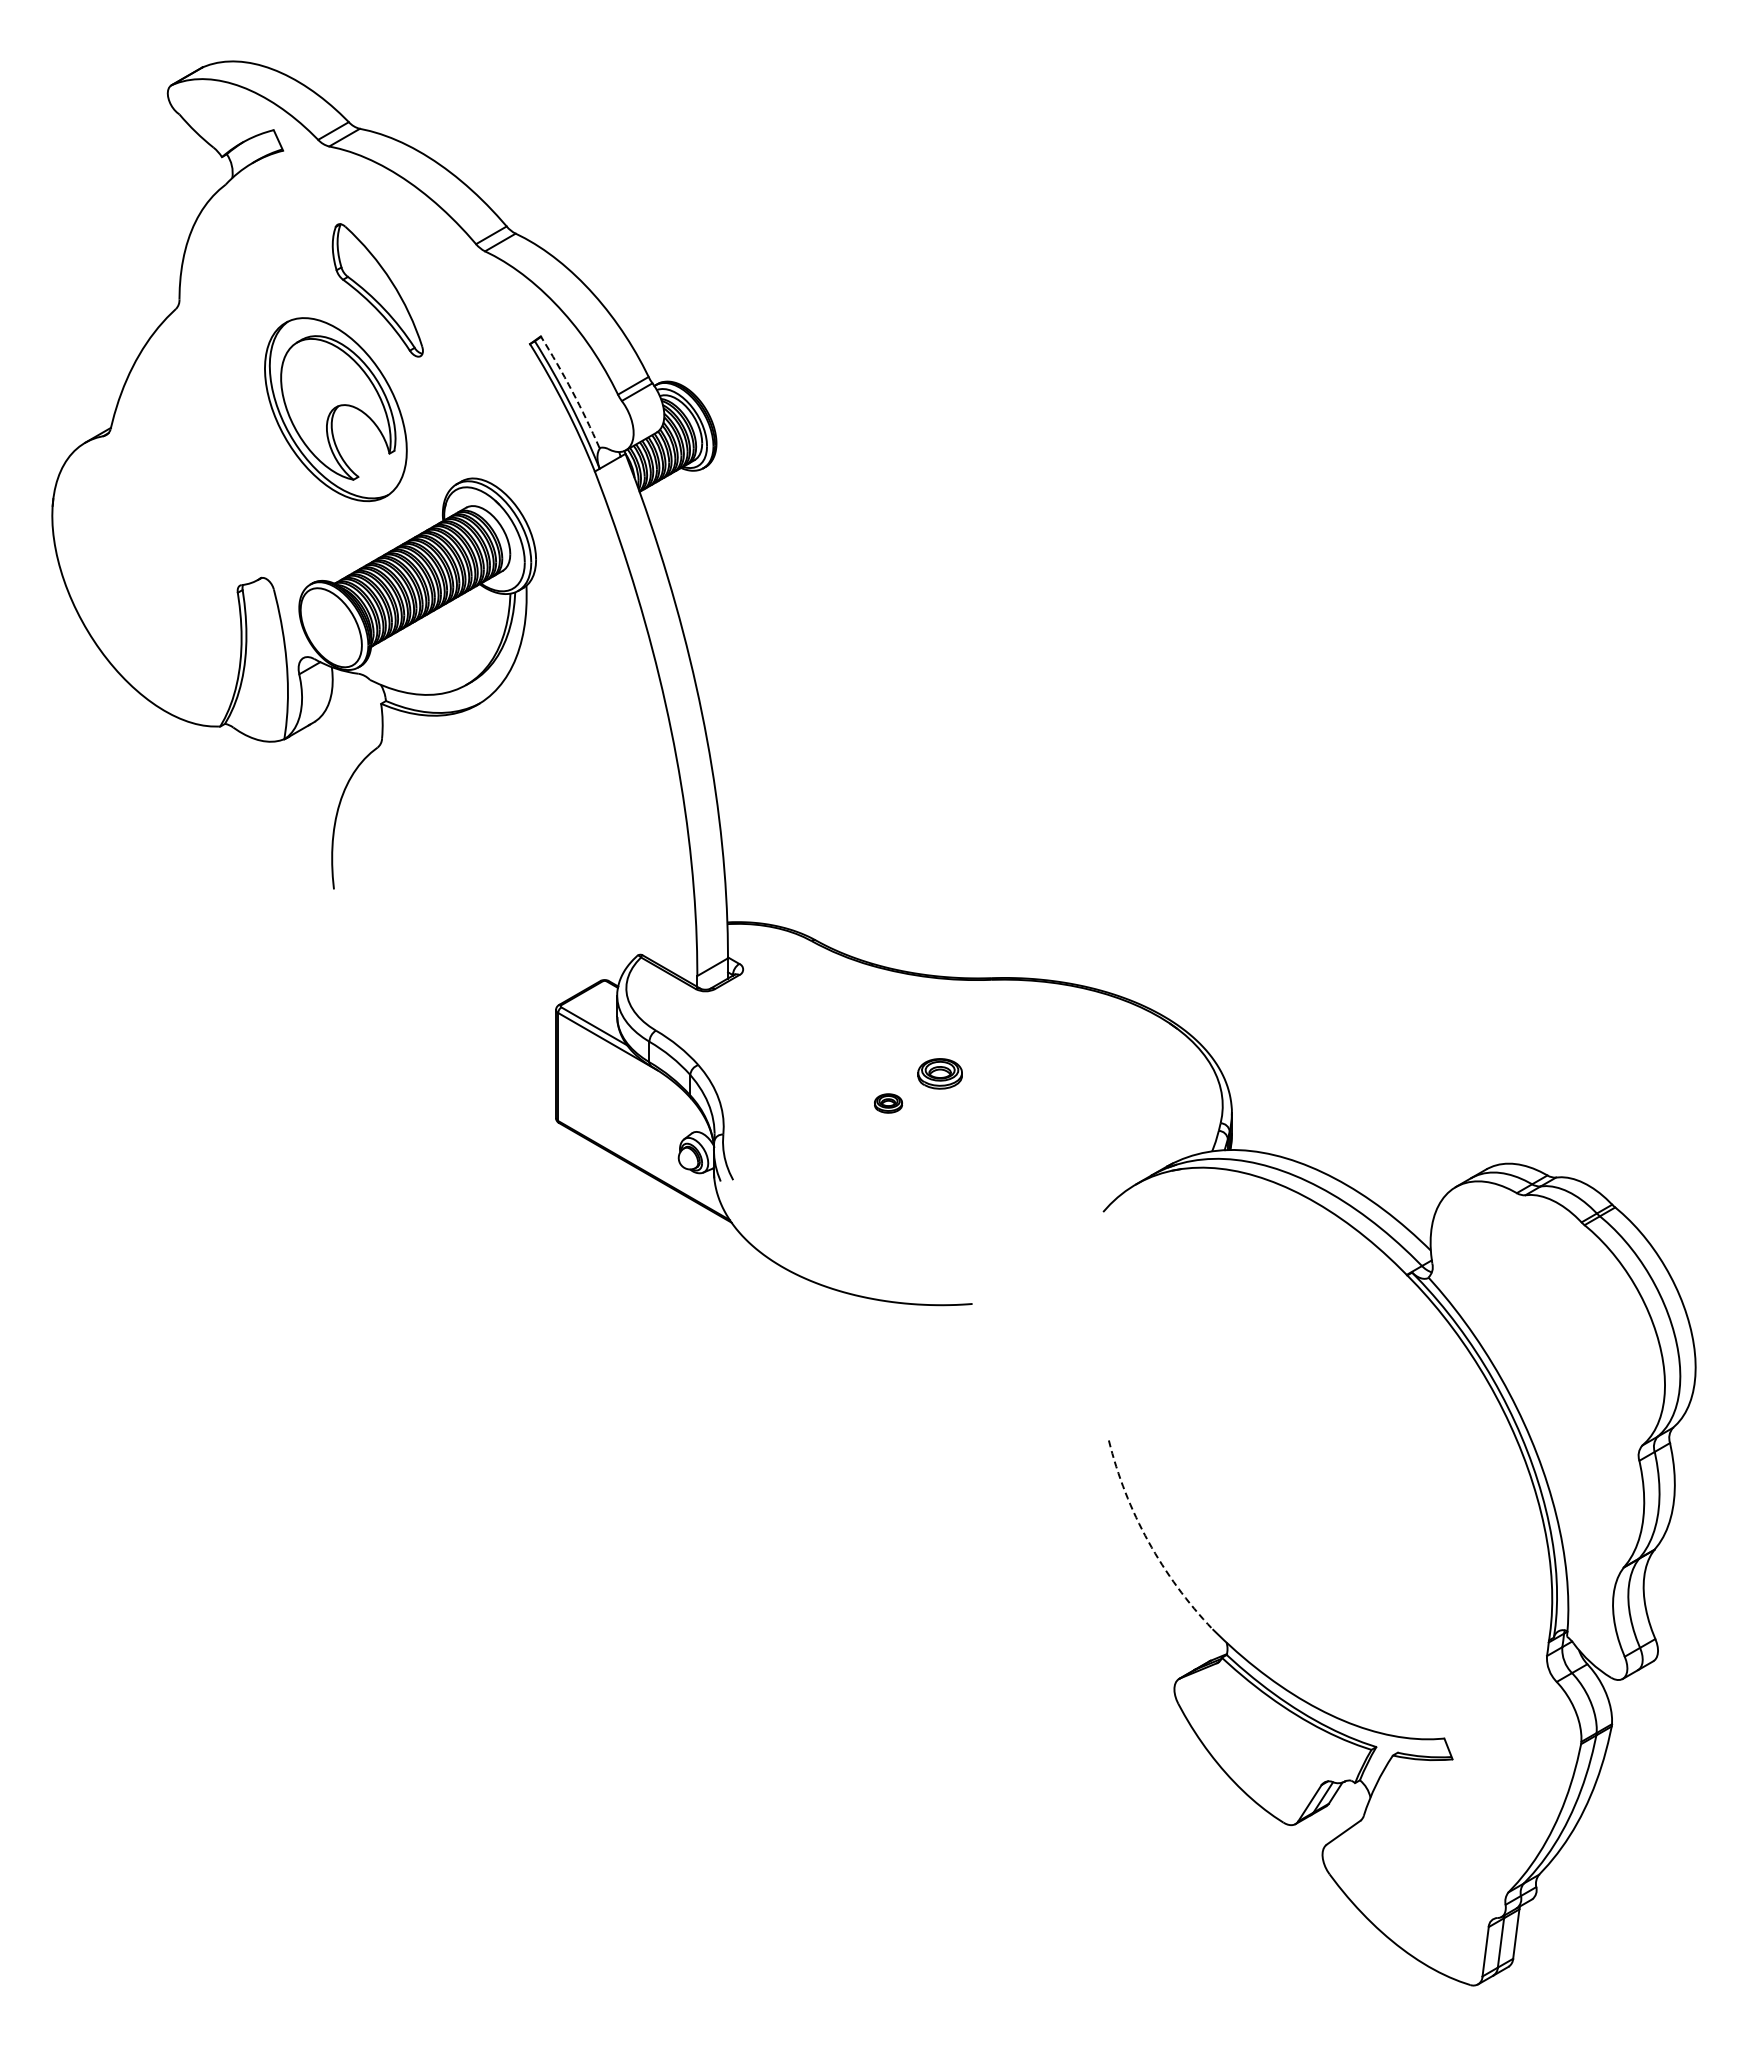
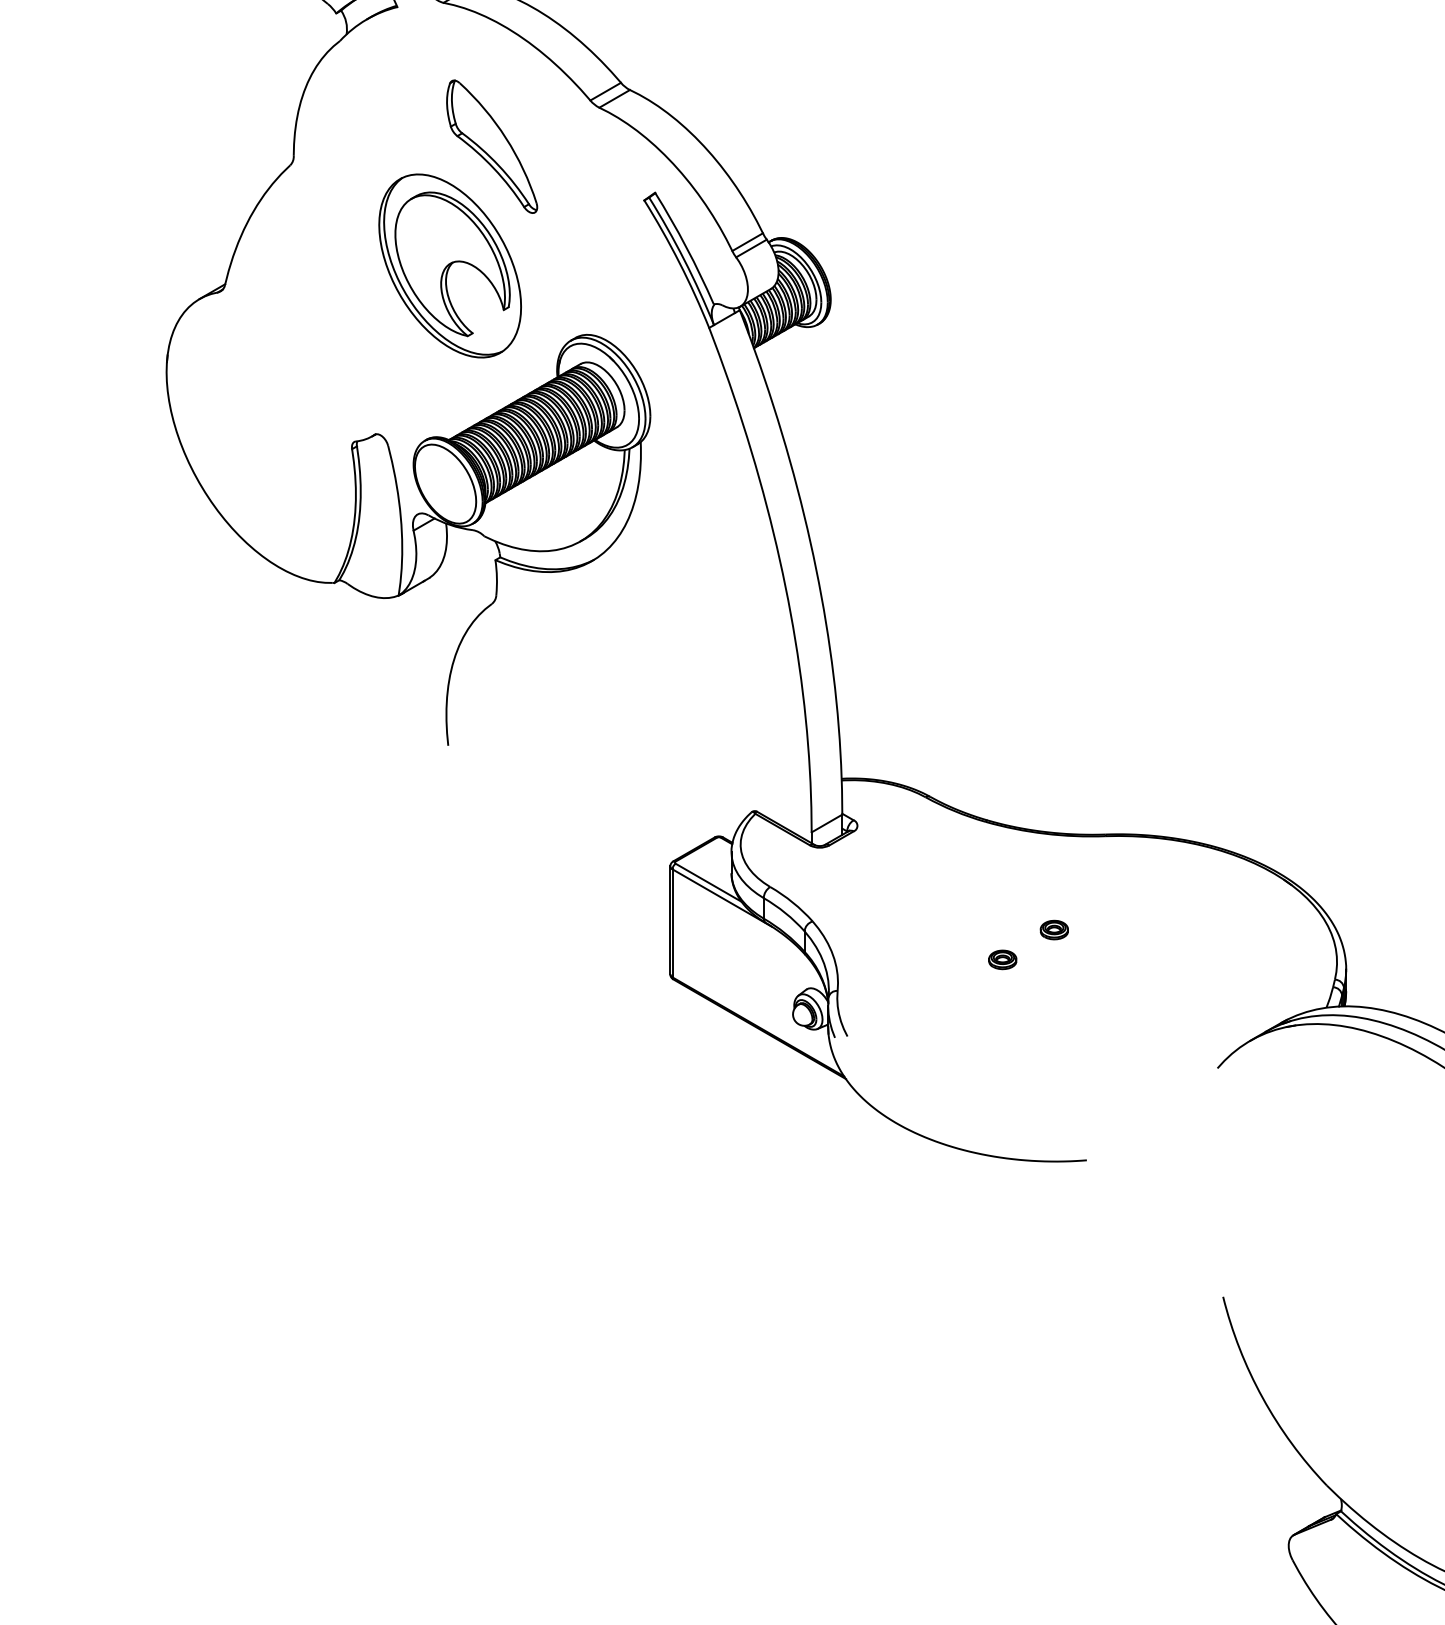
arc: (572, 391) -> (686, 247), dashed -> solid
part: (939, 1073) -> (1053, 929), size x0.62
arc: (1148, 1541) -> (1262, 1397), dashed -> solid

